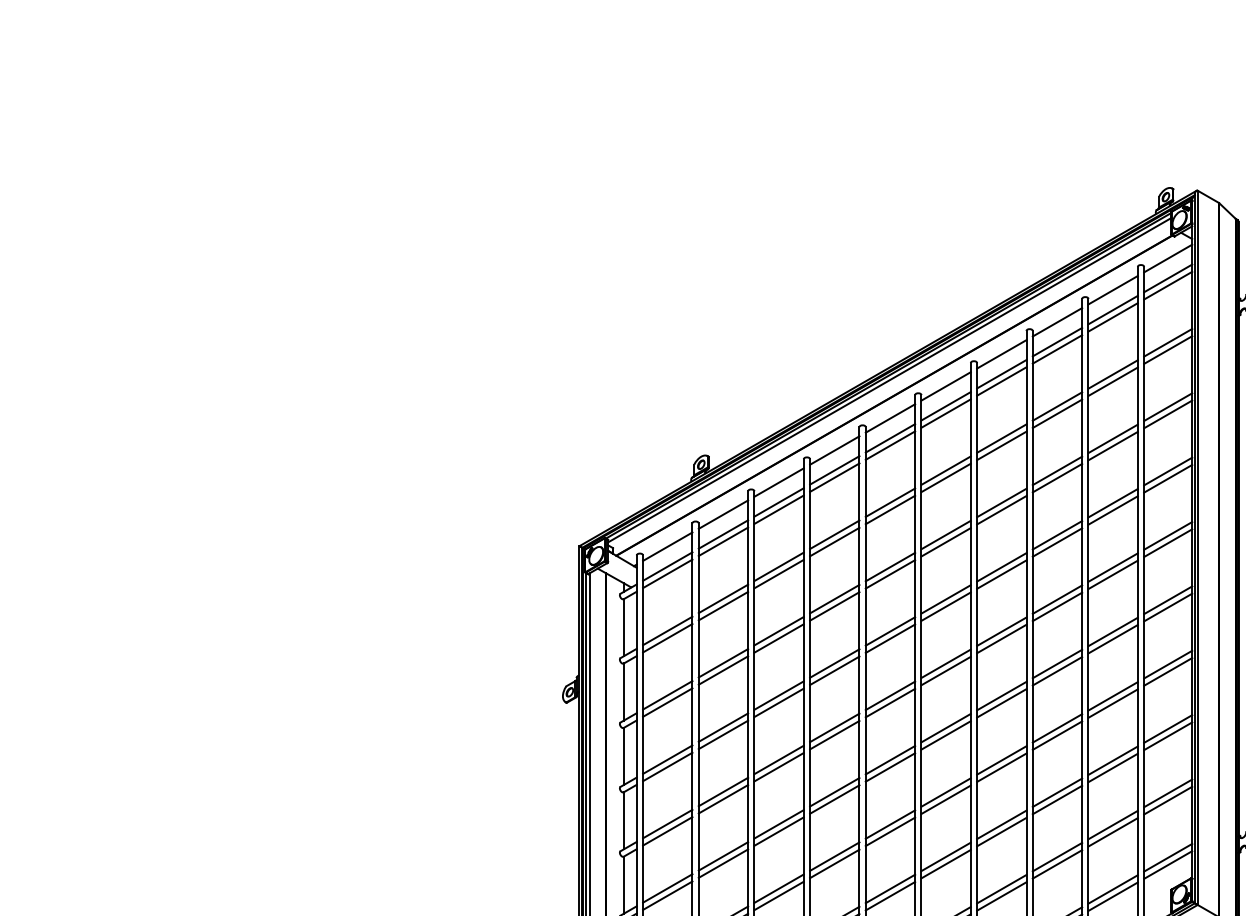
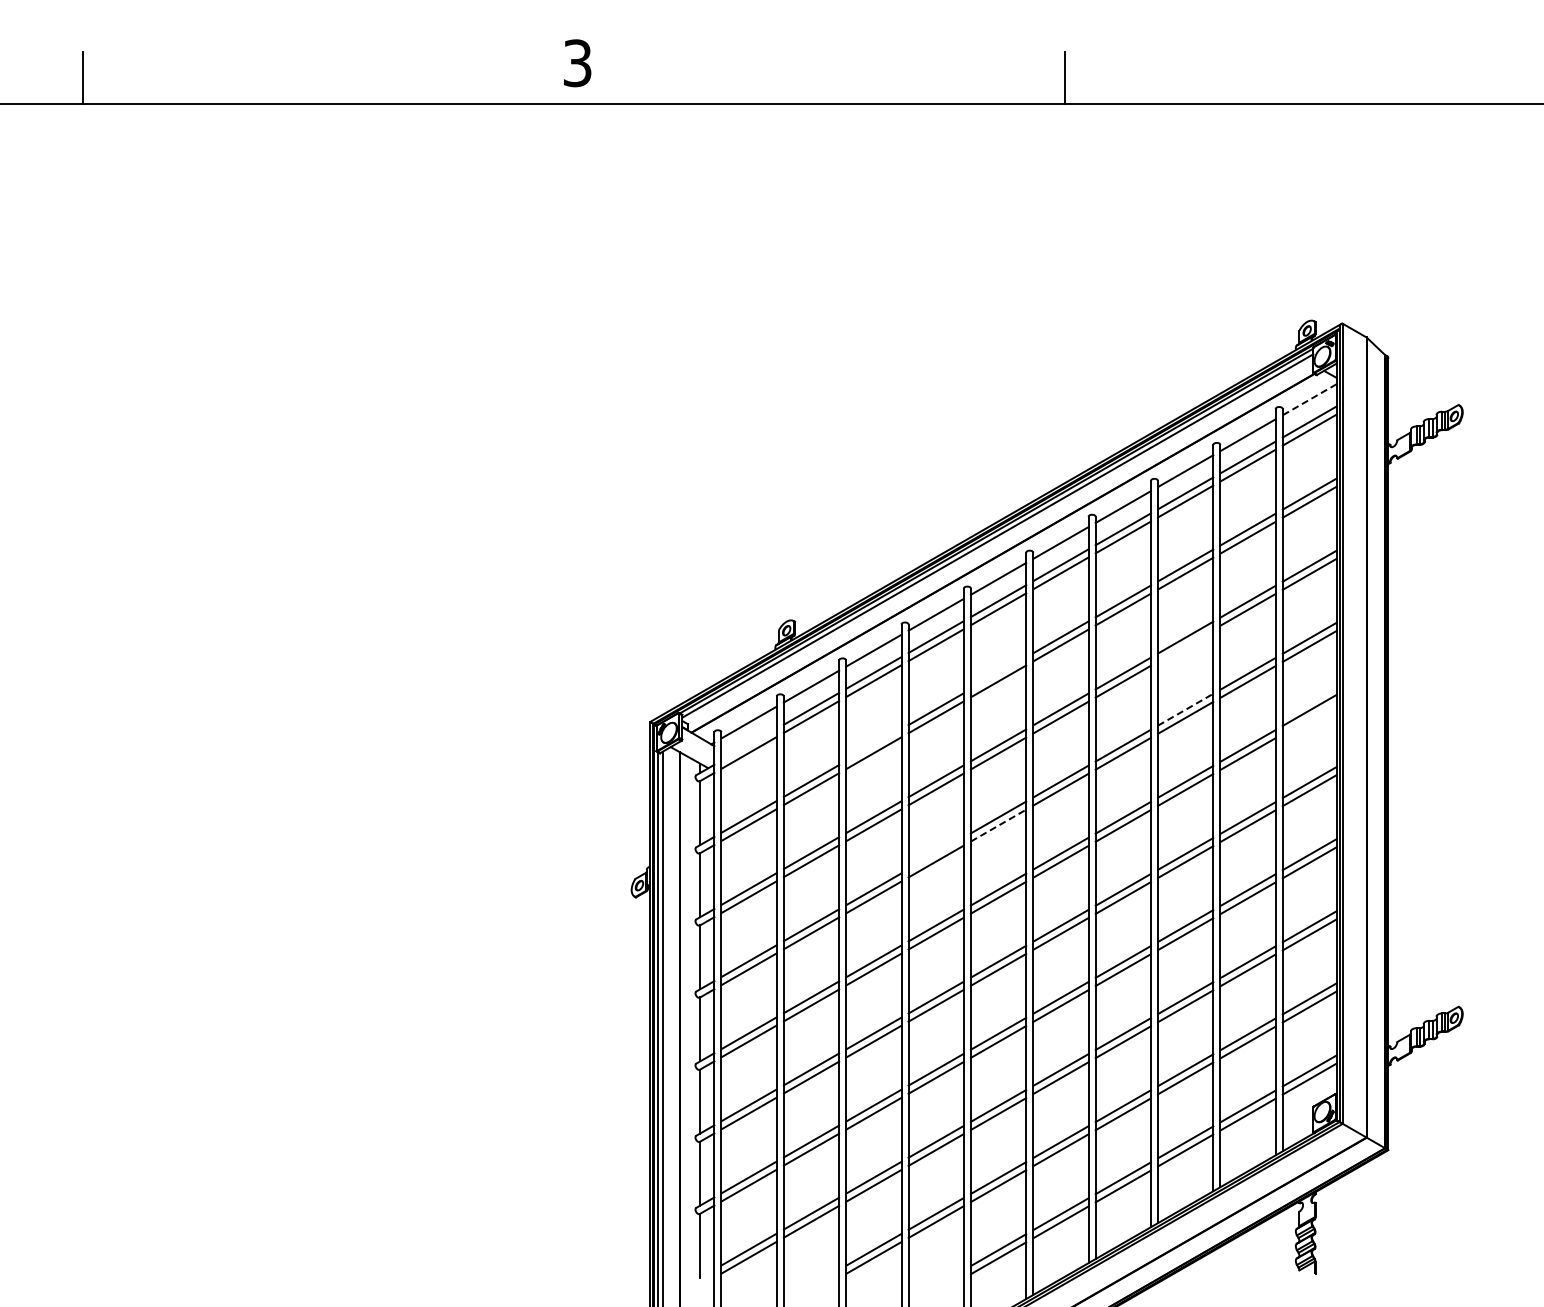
line: (1168, 258) -> (1309, 399), solid -> dashed
line: (1057, 477) -> (1185, 645), removed
line: (890, 502) -> (998, 673), removed
line: (1057, 535) -> (1185, 709), solid -> dashed
line: (1168, 543) -> (1309, 718), removed
line: (667, 566) -> (748, 744), removed
line: (778, 567) -> (873, 745), removed
line: (890, 638) -> (998, 825), solid -> dashed
line: (834, 663) -> (935, 853), removed

